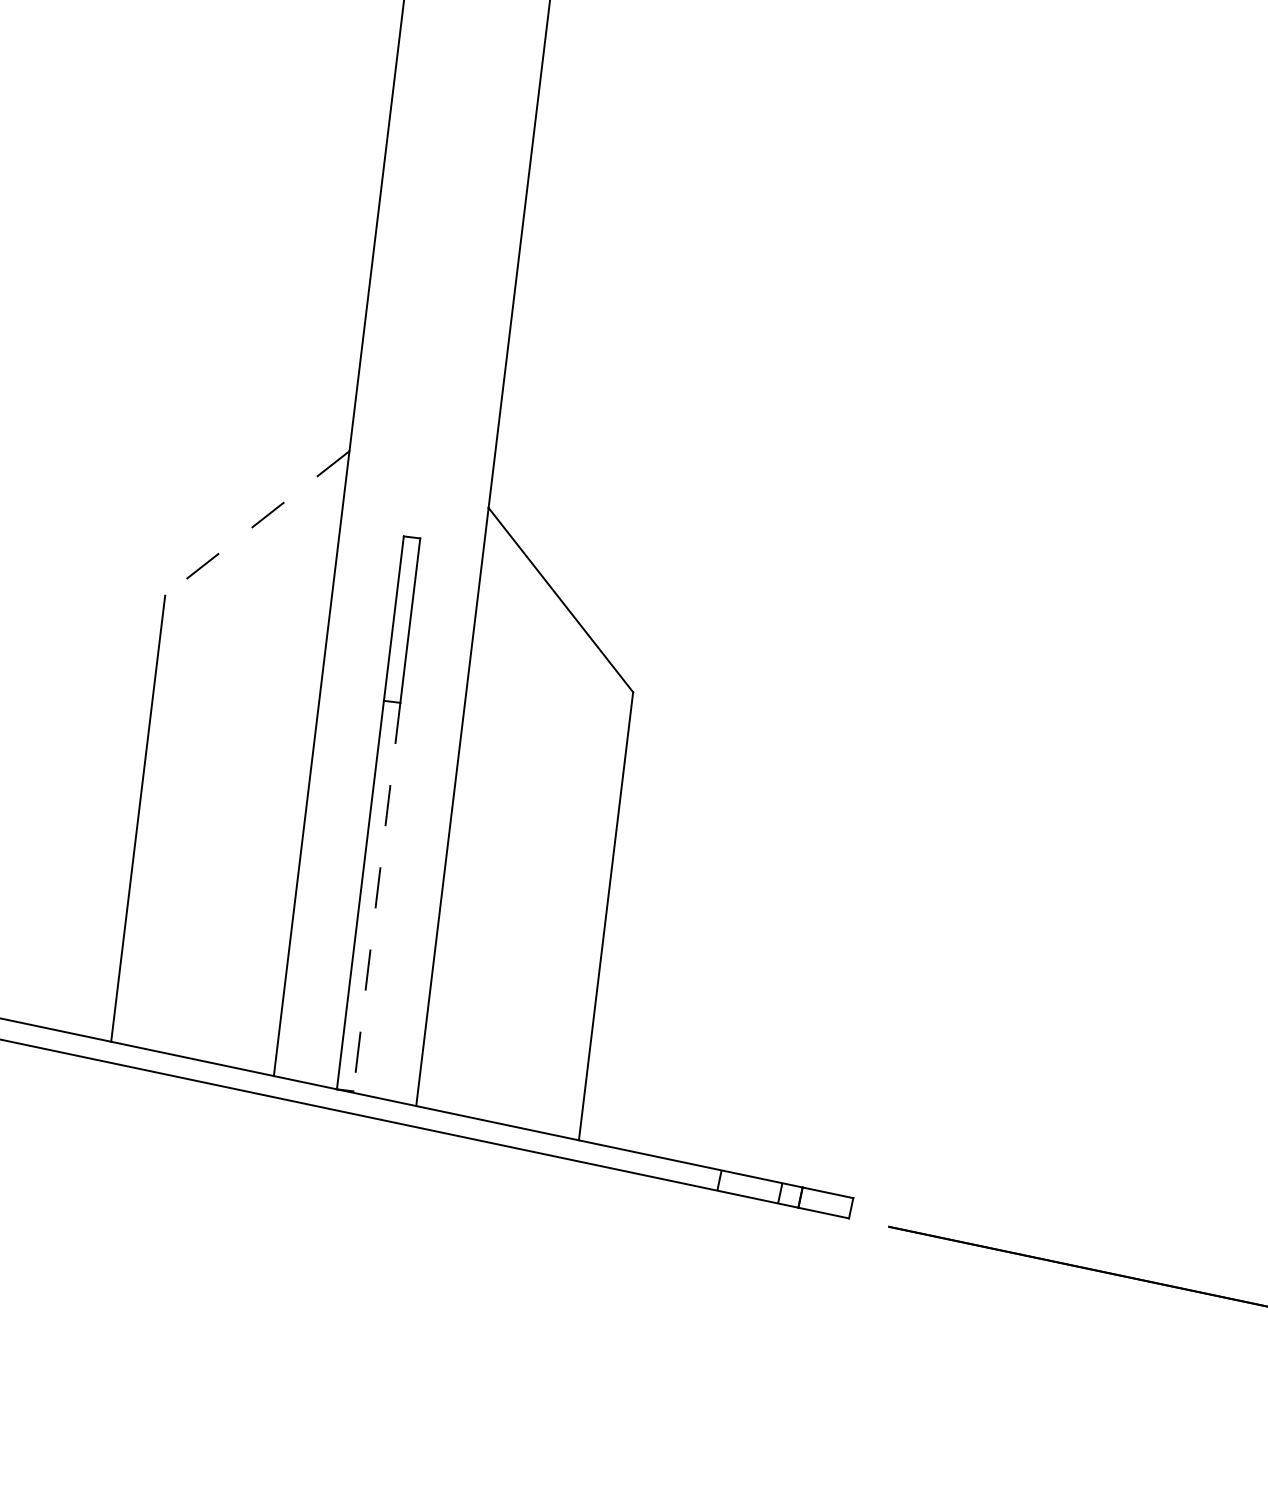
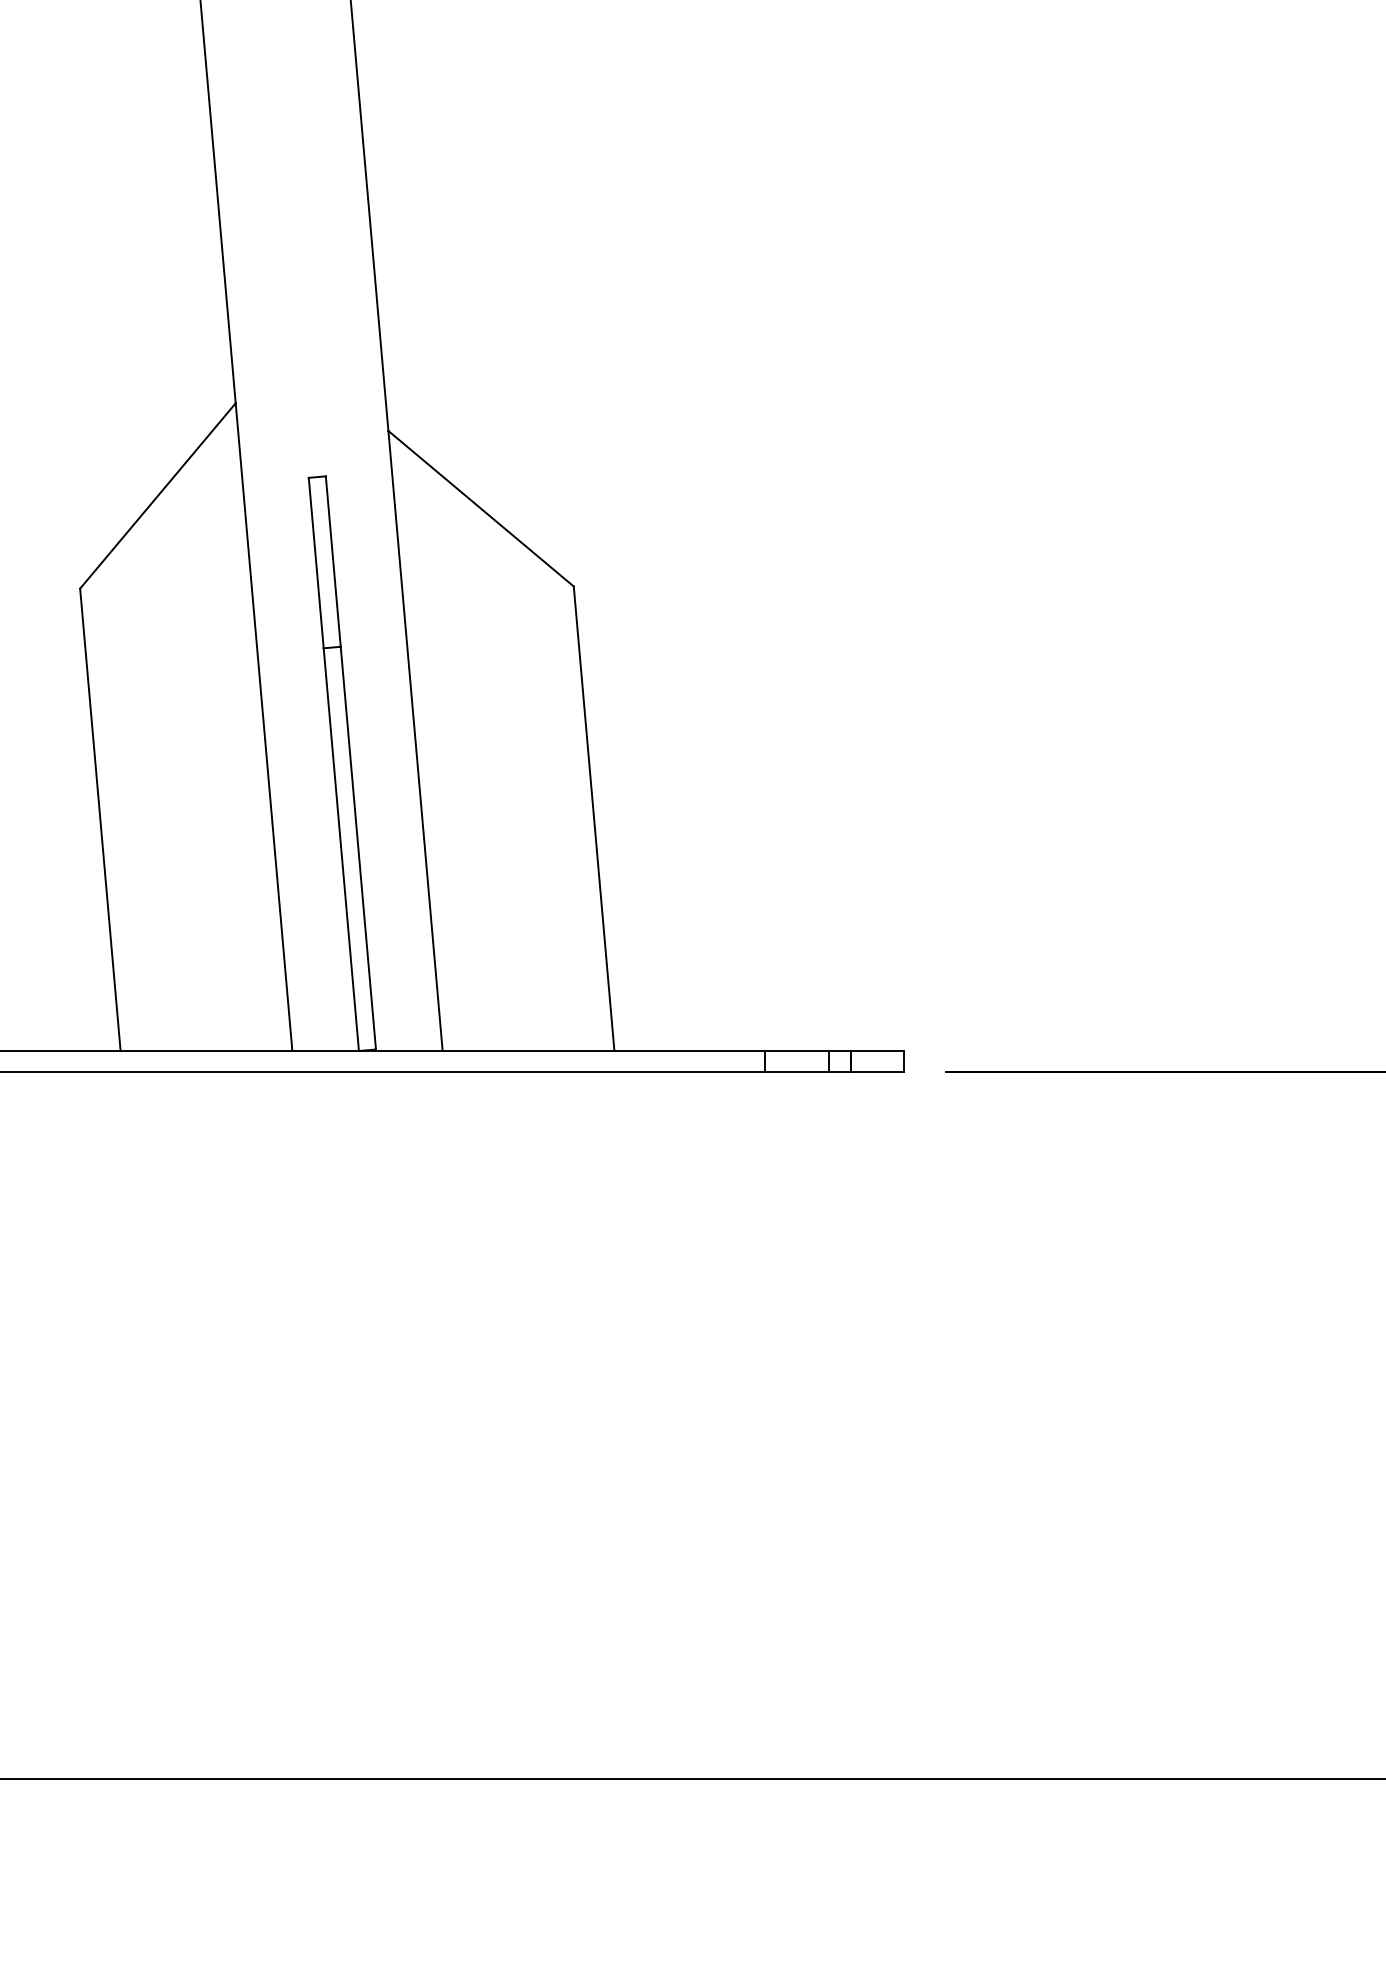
line: (257, 522) -> (157, 495), dashed -> solid
line: (376, 897) -> (358, 848), dashed -> solid

